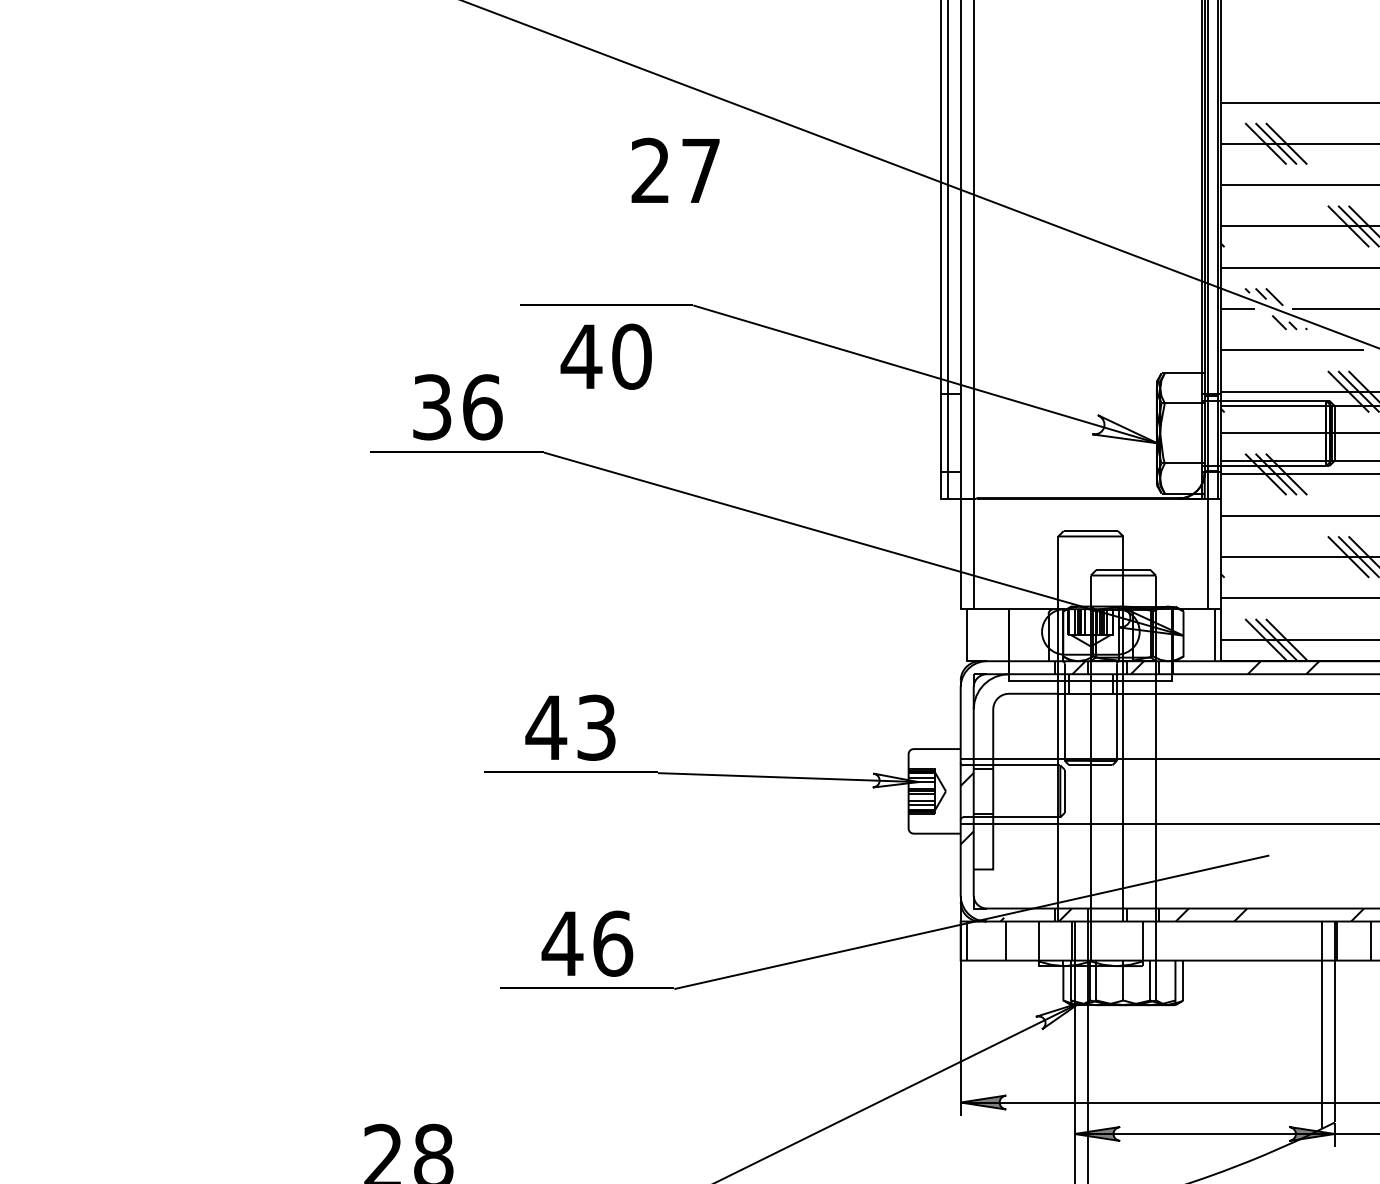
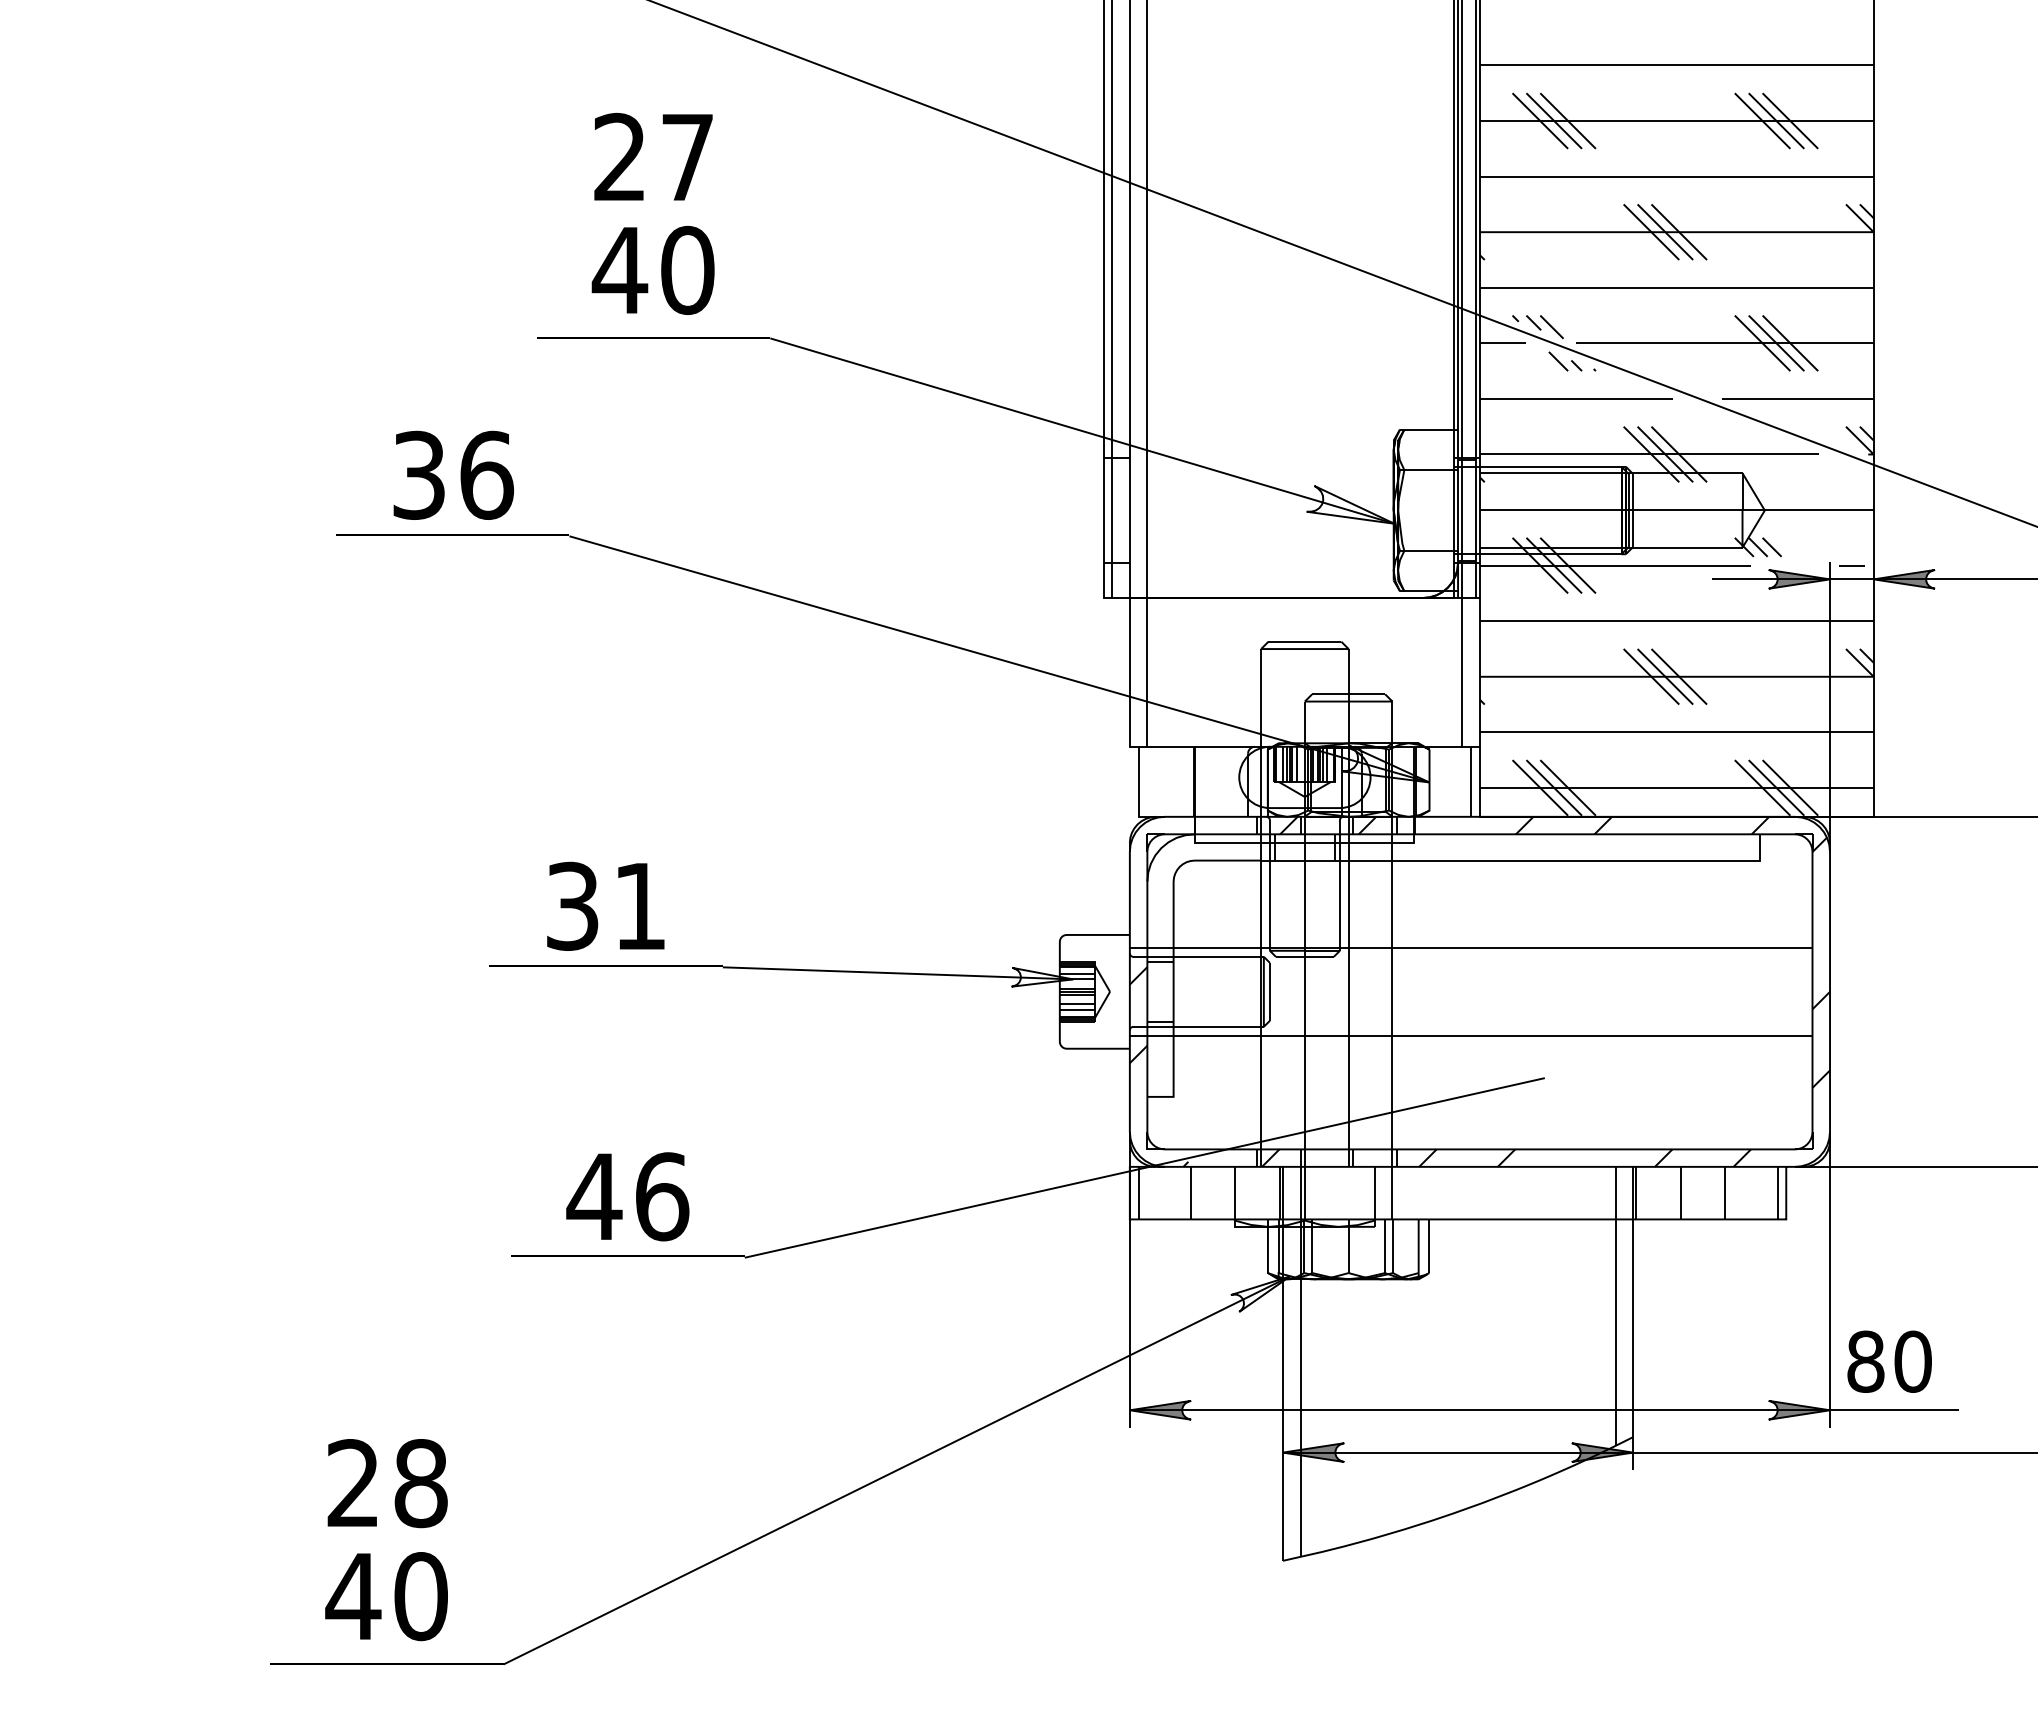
text: (675, 170) -> (653, 156), moved
text: (605, 356) -> (652, 269), moved
text: (570, 727) -> (604, 905), 43 -> 31

